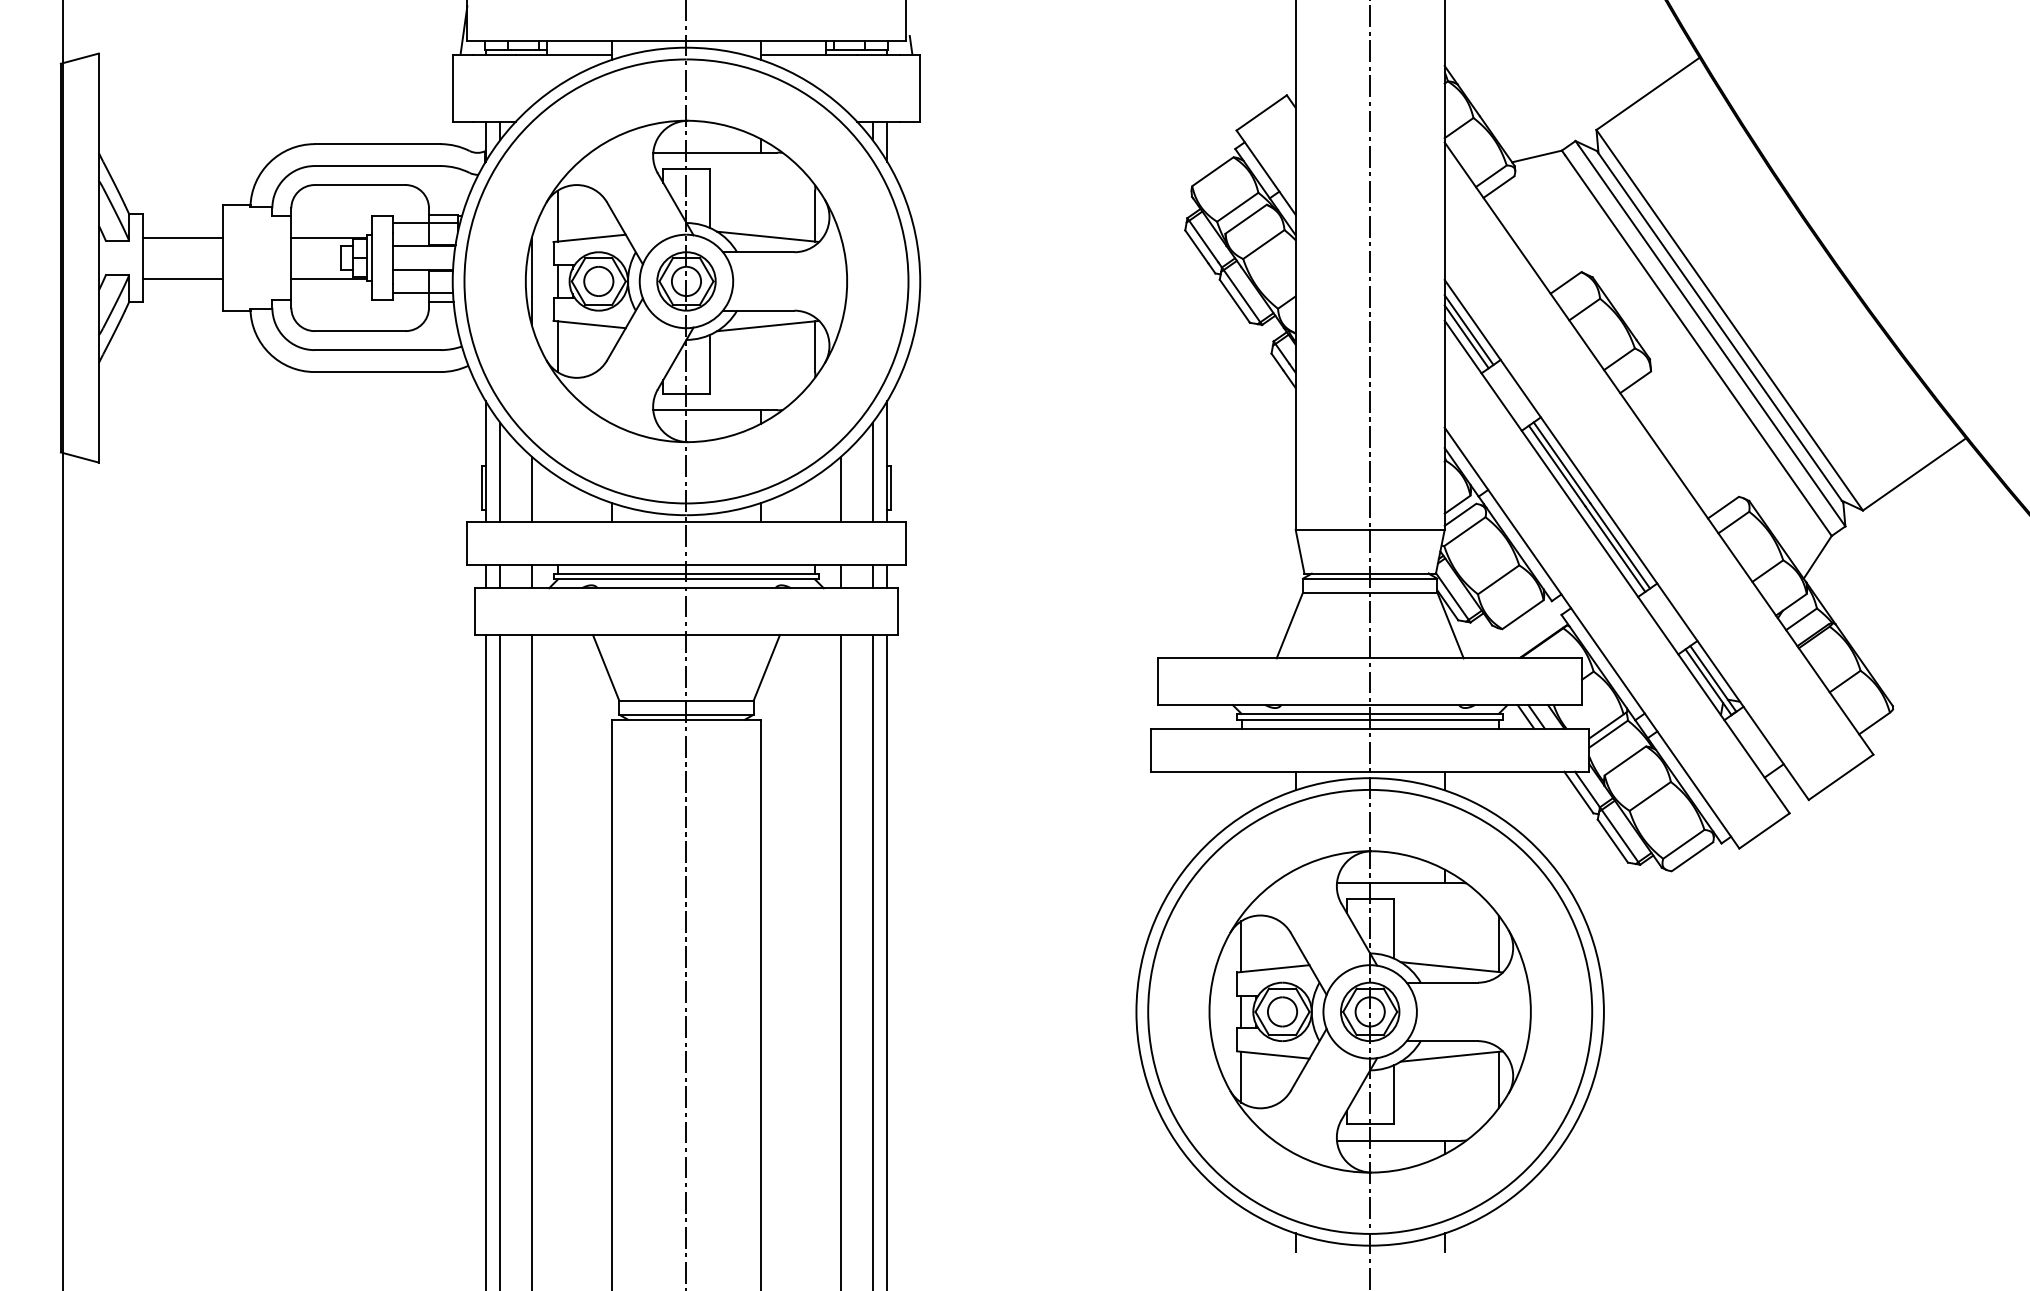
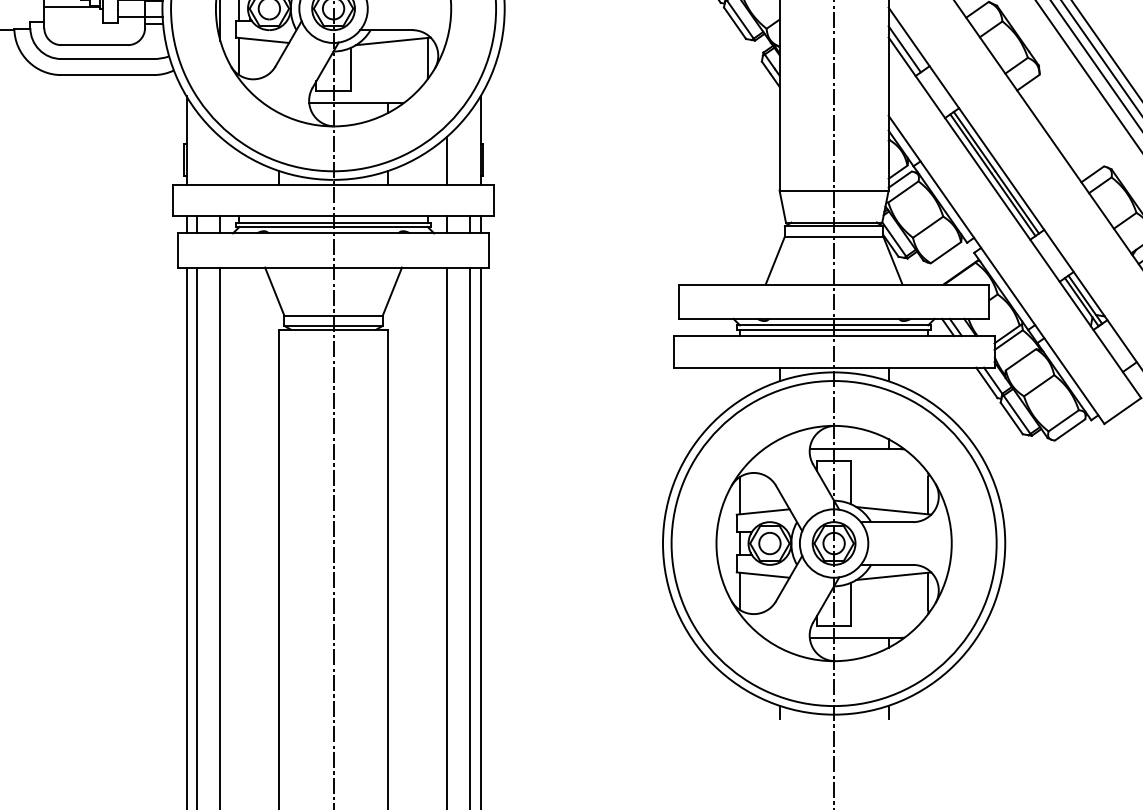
line: (1468, 329) -> (906, 43), removed
line: (500, 471) -> (197, 147), removed
line: (872, 471) -> (469, 147), removed
line: (531, 488) -> (220, 160), removed

